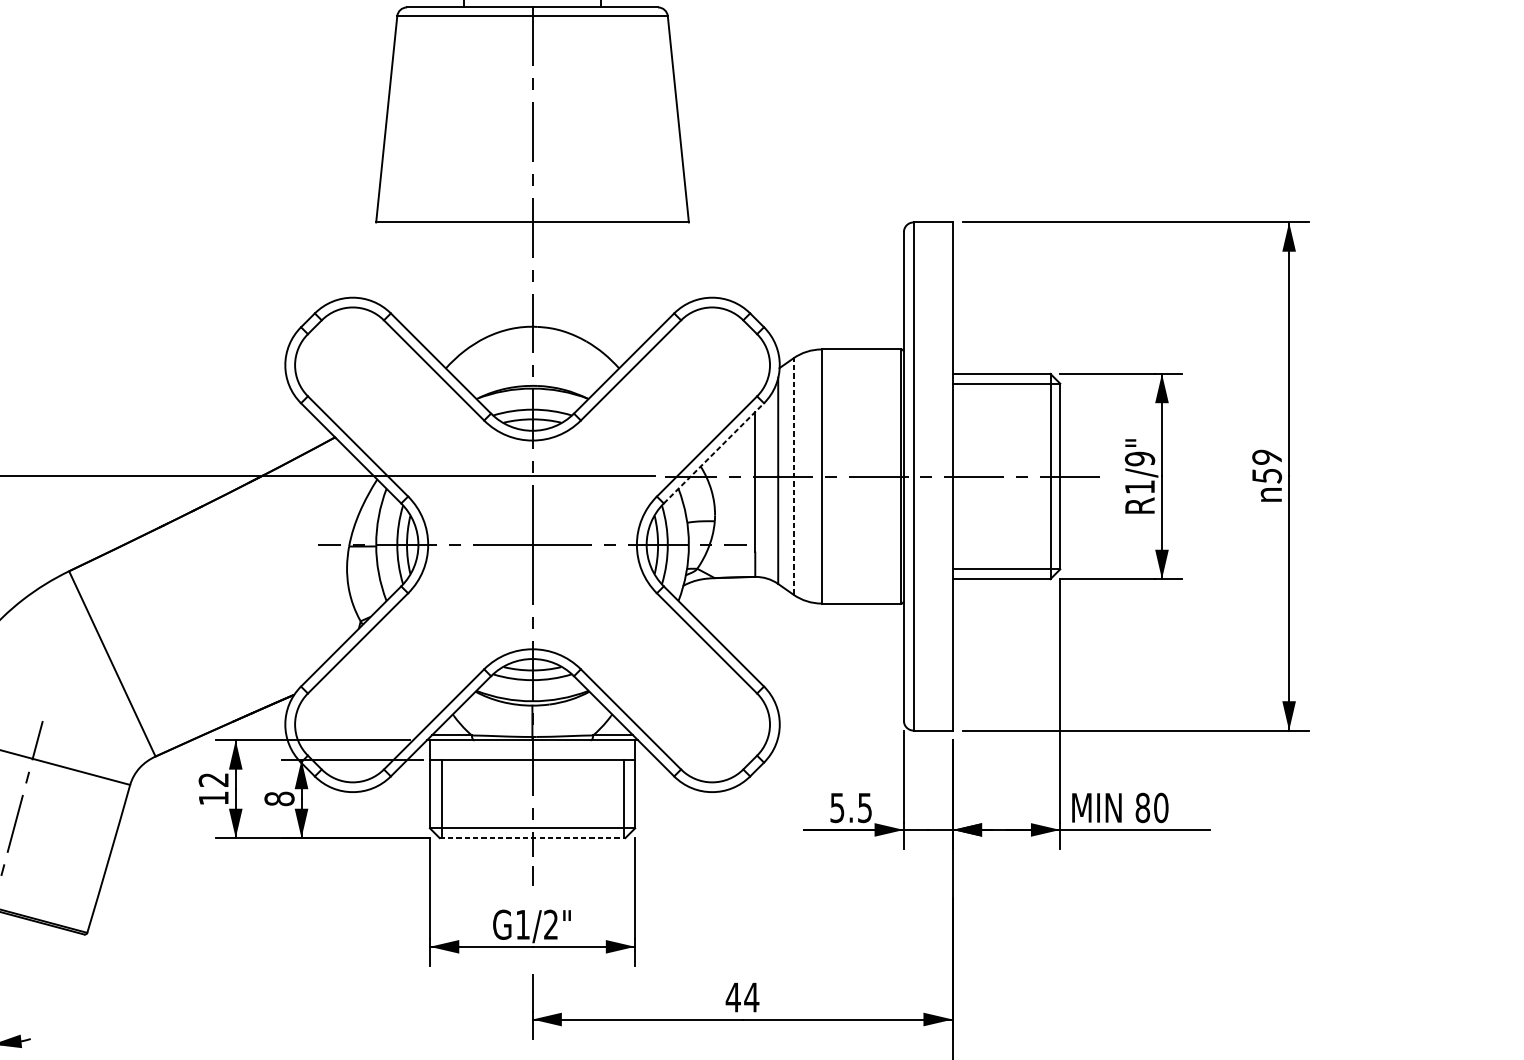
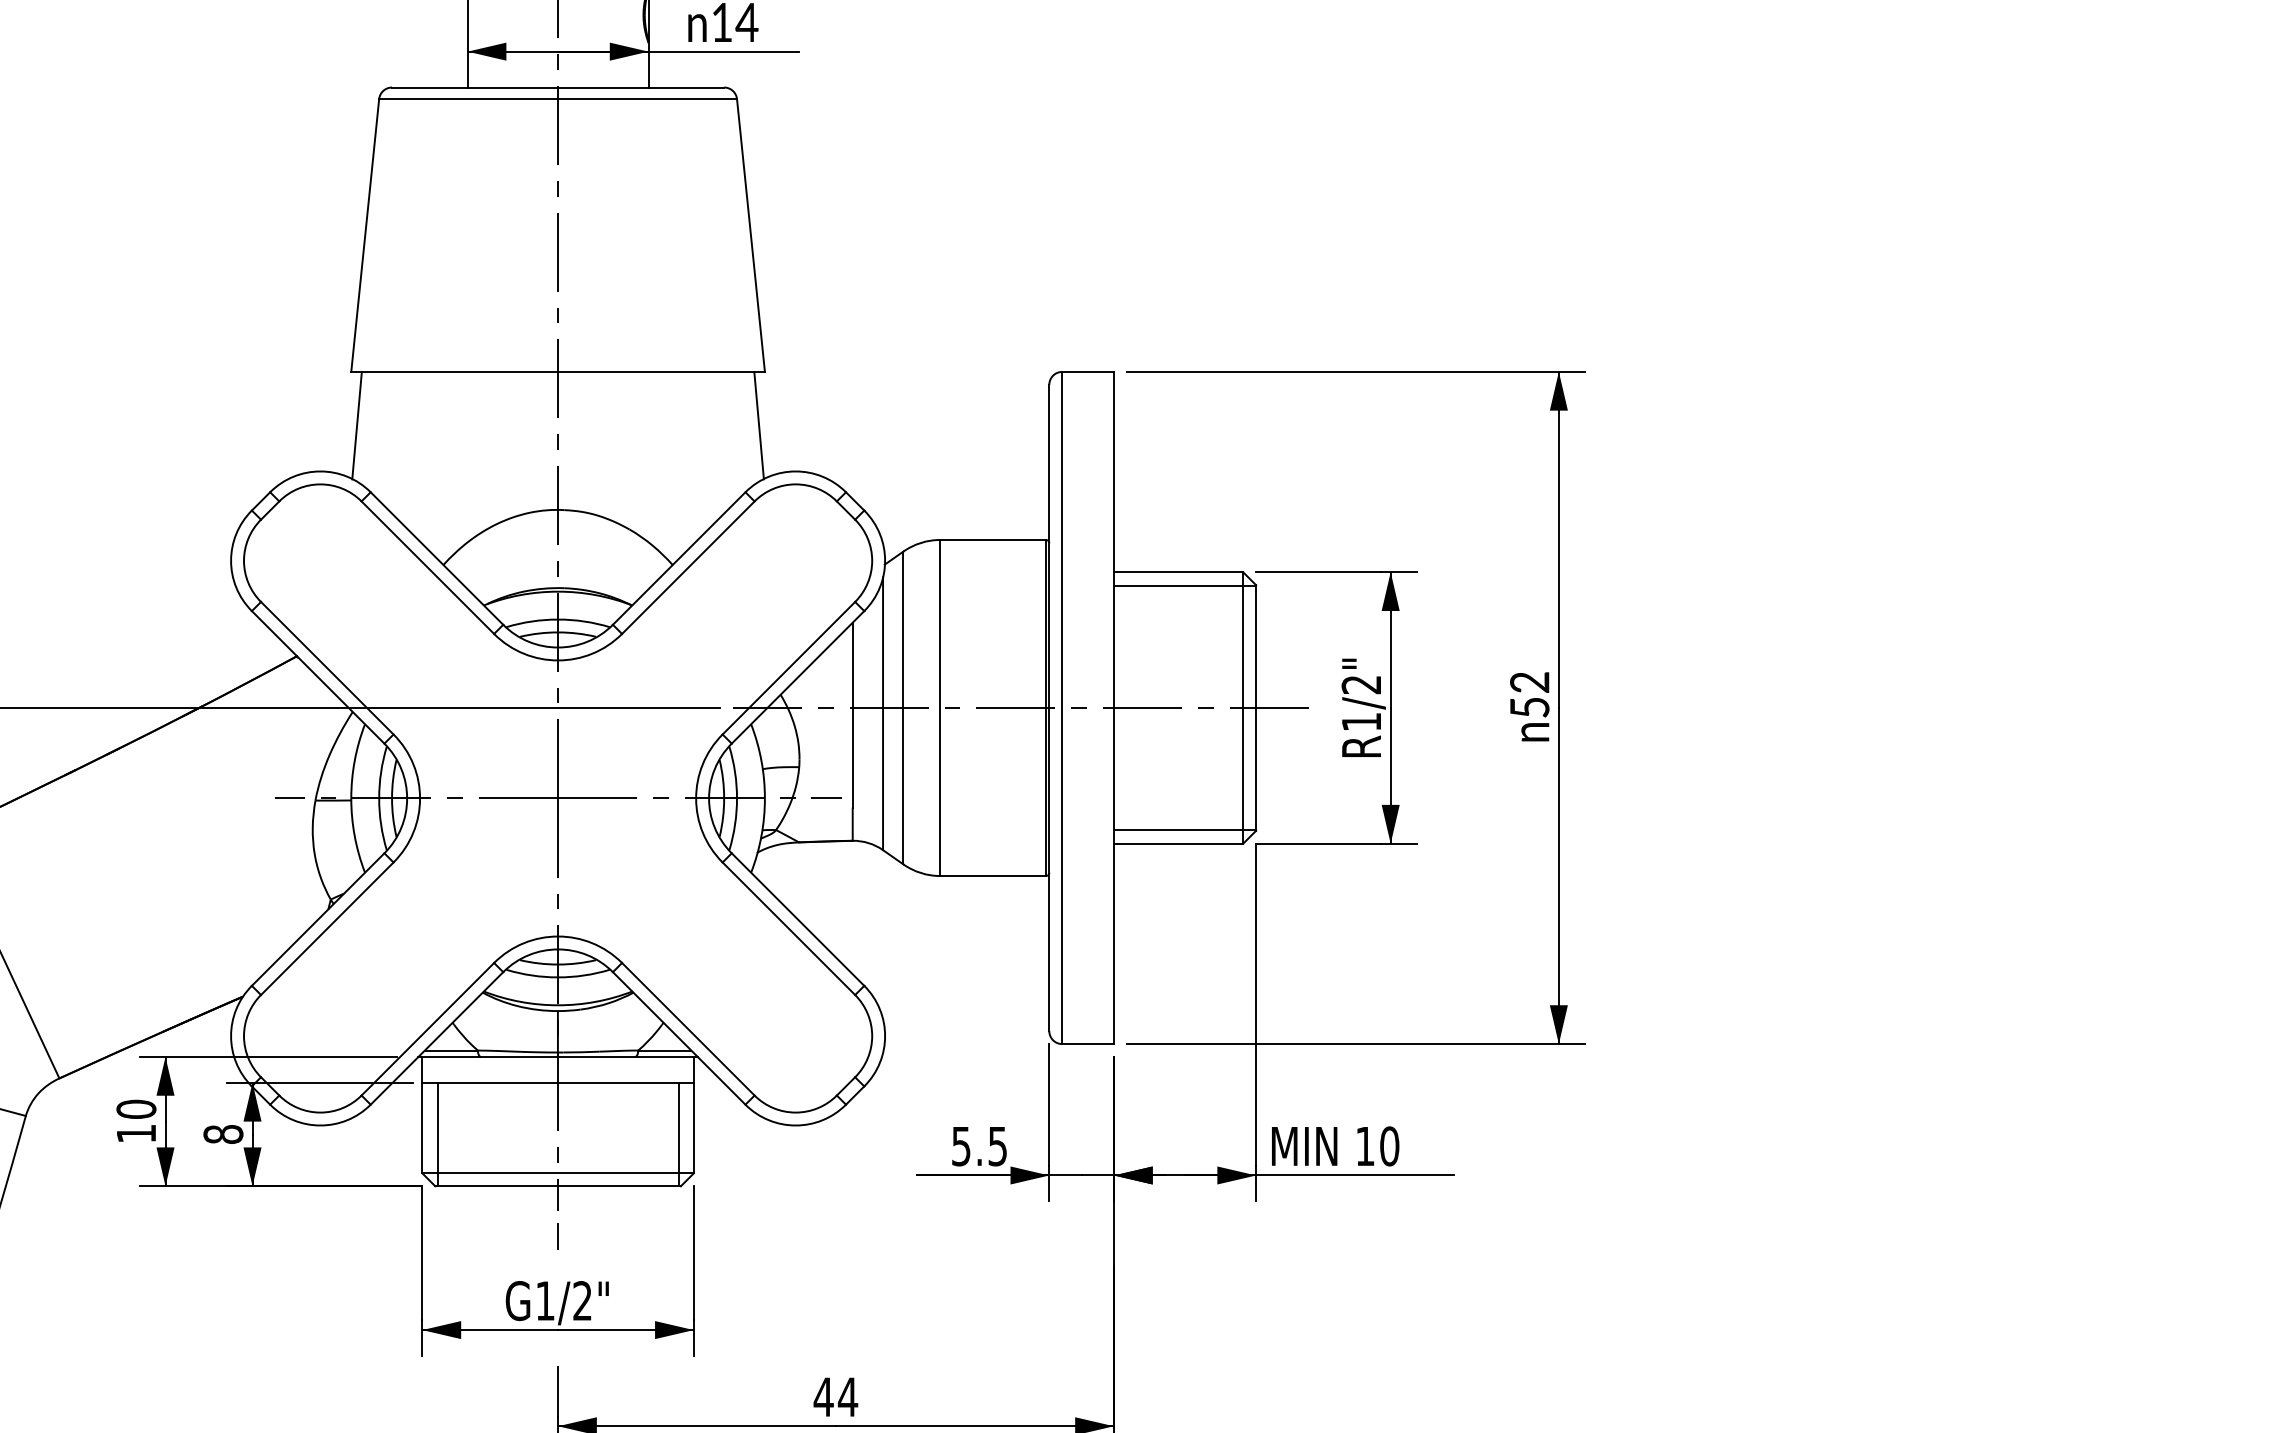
line: (380, 262) -> (356, 425), added
line: (684, 262) -> (758, 425), added
line: (714, 453) -> (798, 677), dashed -> solid
text: (1266, 457) -> (1529, 682), 59 -> 52
text: (1139, 458) -> (1361, 684), R1/9" -> R1/2"
line: (793, 476) -> (903, 707), dashed -> solid
text: (213, 779) -> (136, 1108), 12 -> 10
text: (1142, 808) -> (1364, 1146), 80 -> 10
line: (532, 838) -> (558, 1186), dashed -> solid

